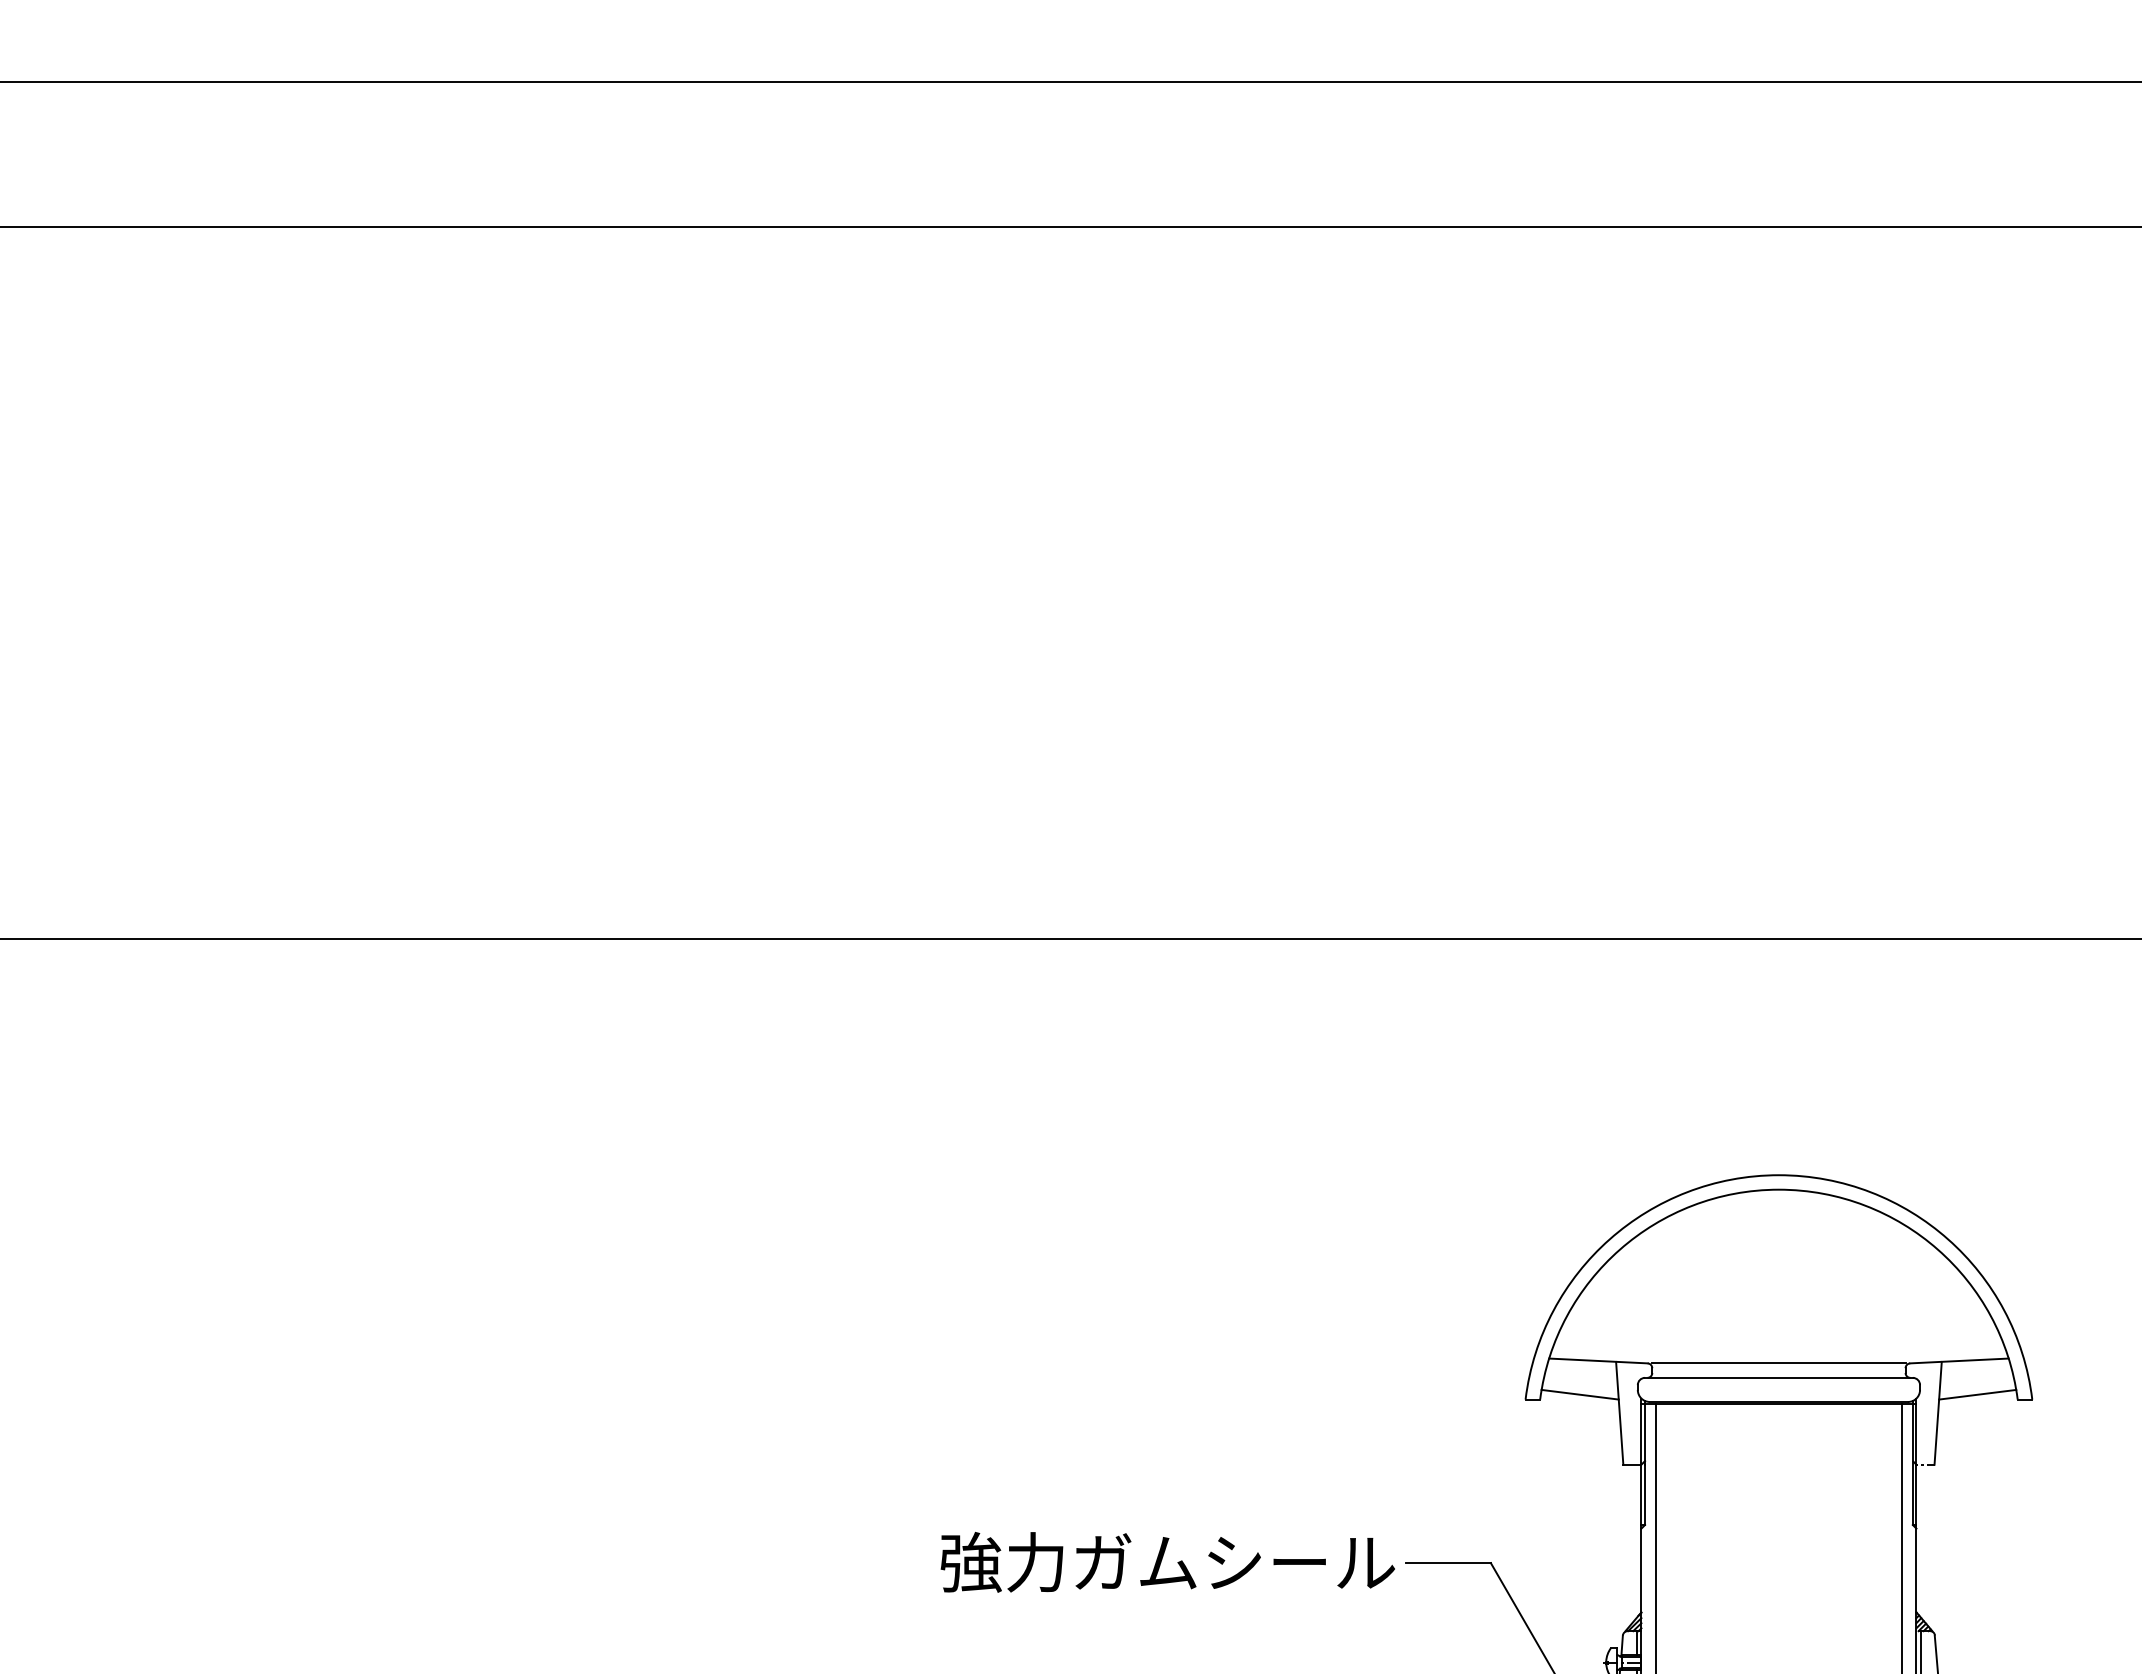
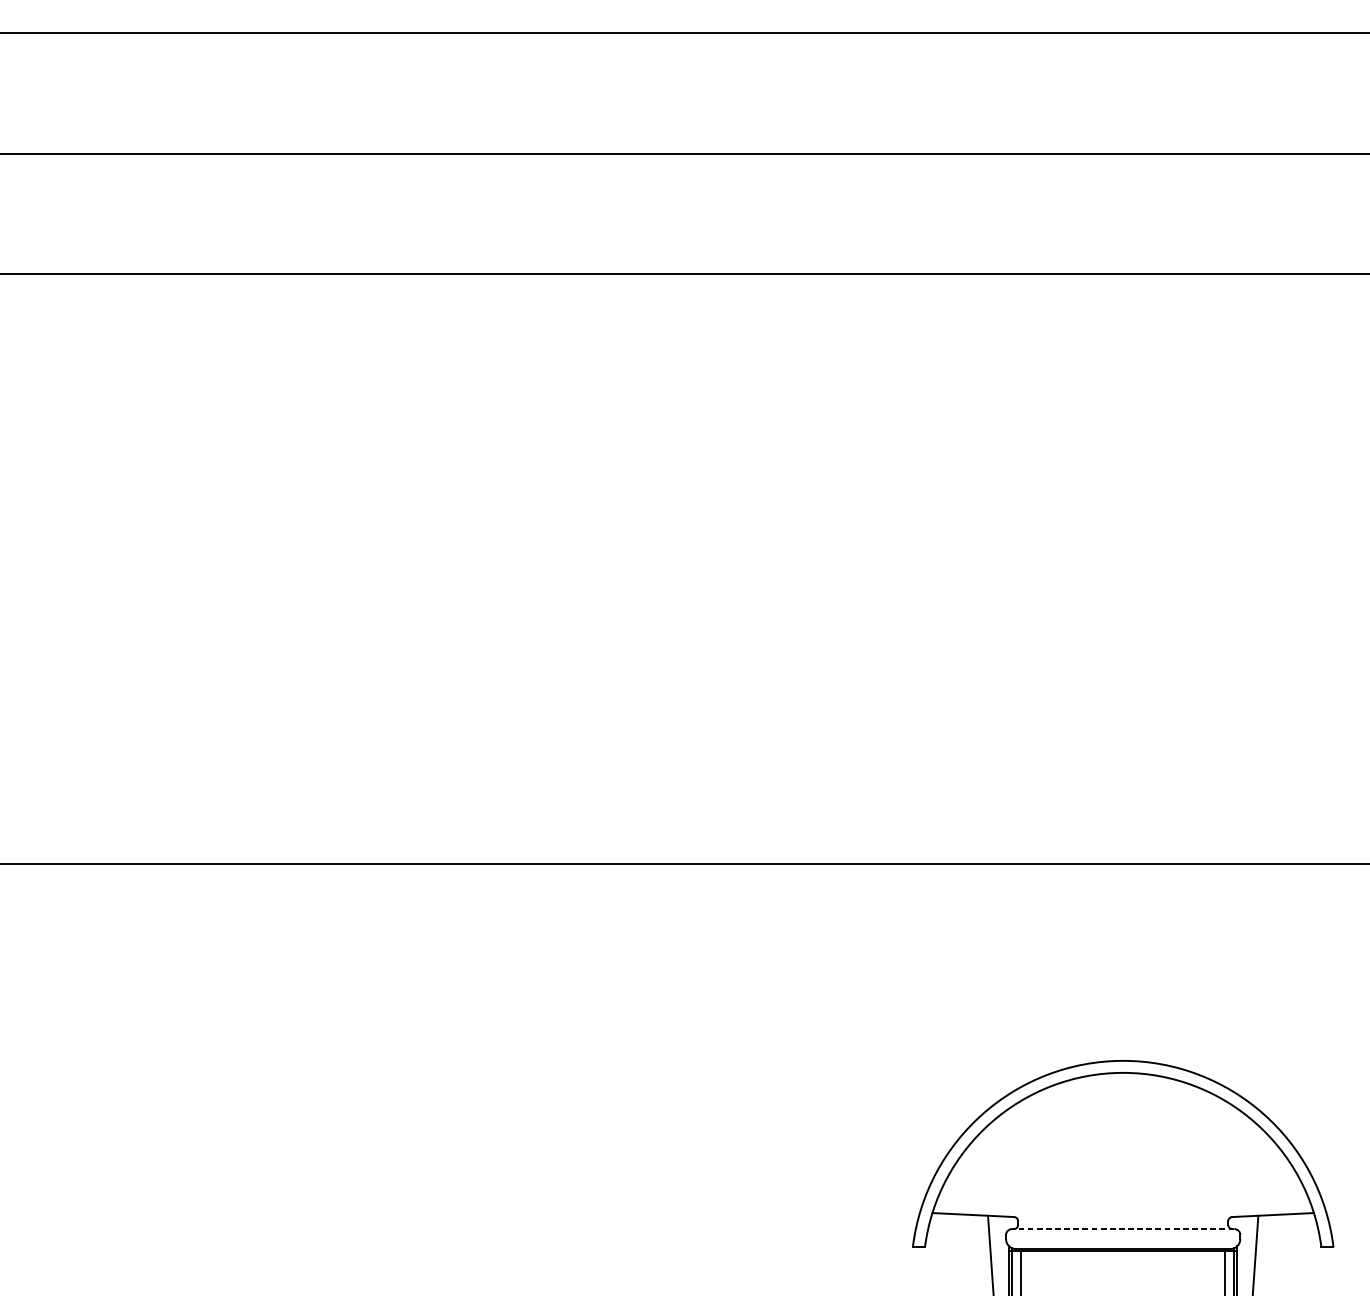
line: (1778, 1363) -> (1122, 1217), removed
line: (1778, 1377) -> (1122, 1228), solid -> dashed
line: (1579, 1394) -> (957, 1242), removed
line: (1977, 1394) -> (1288, 1242), removed

